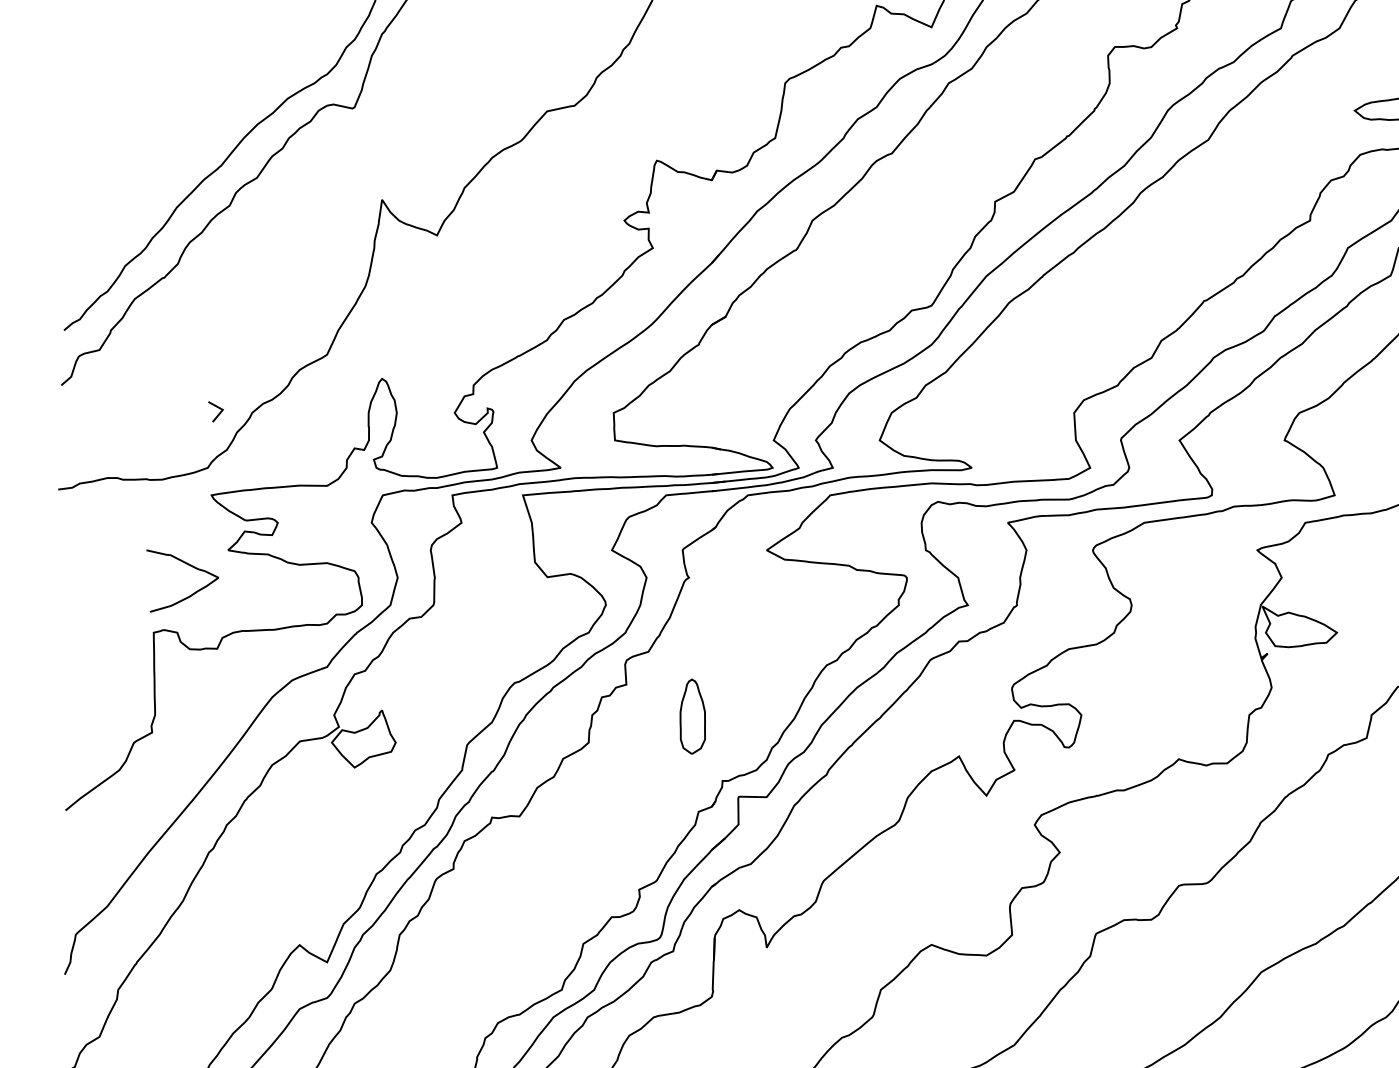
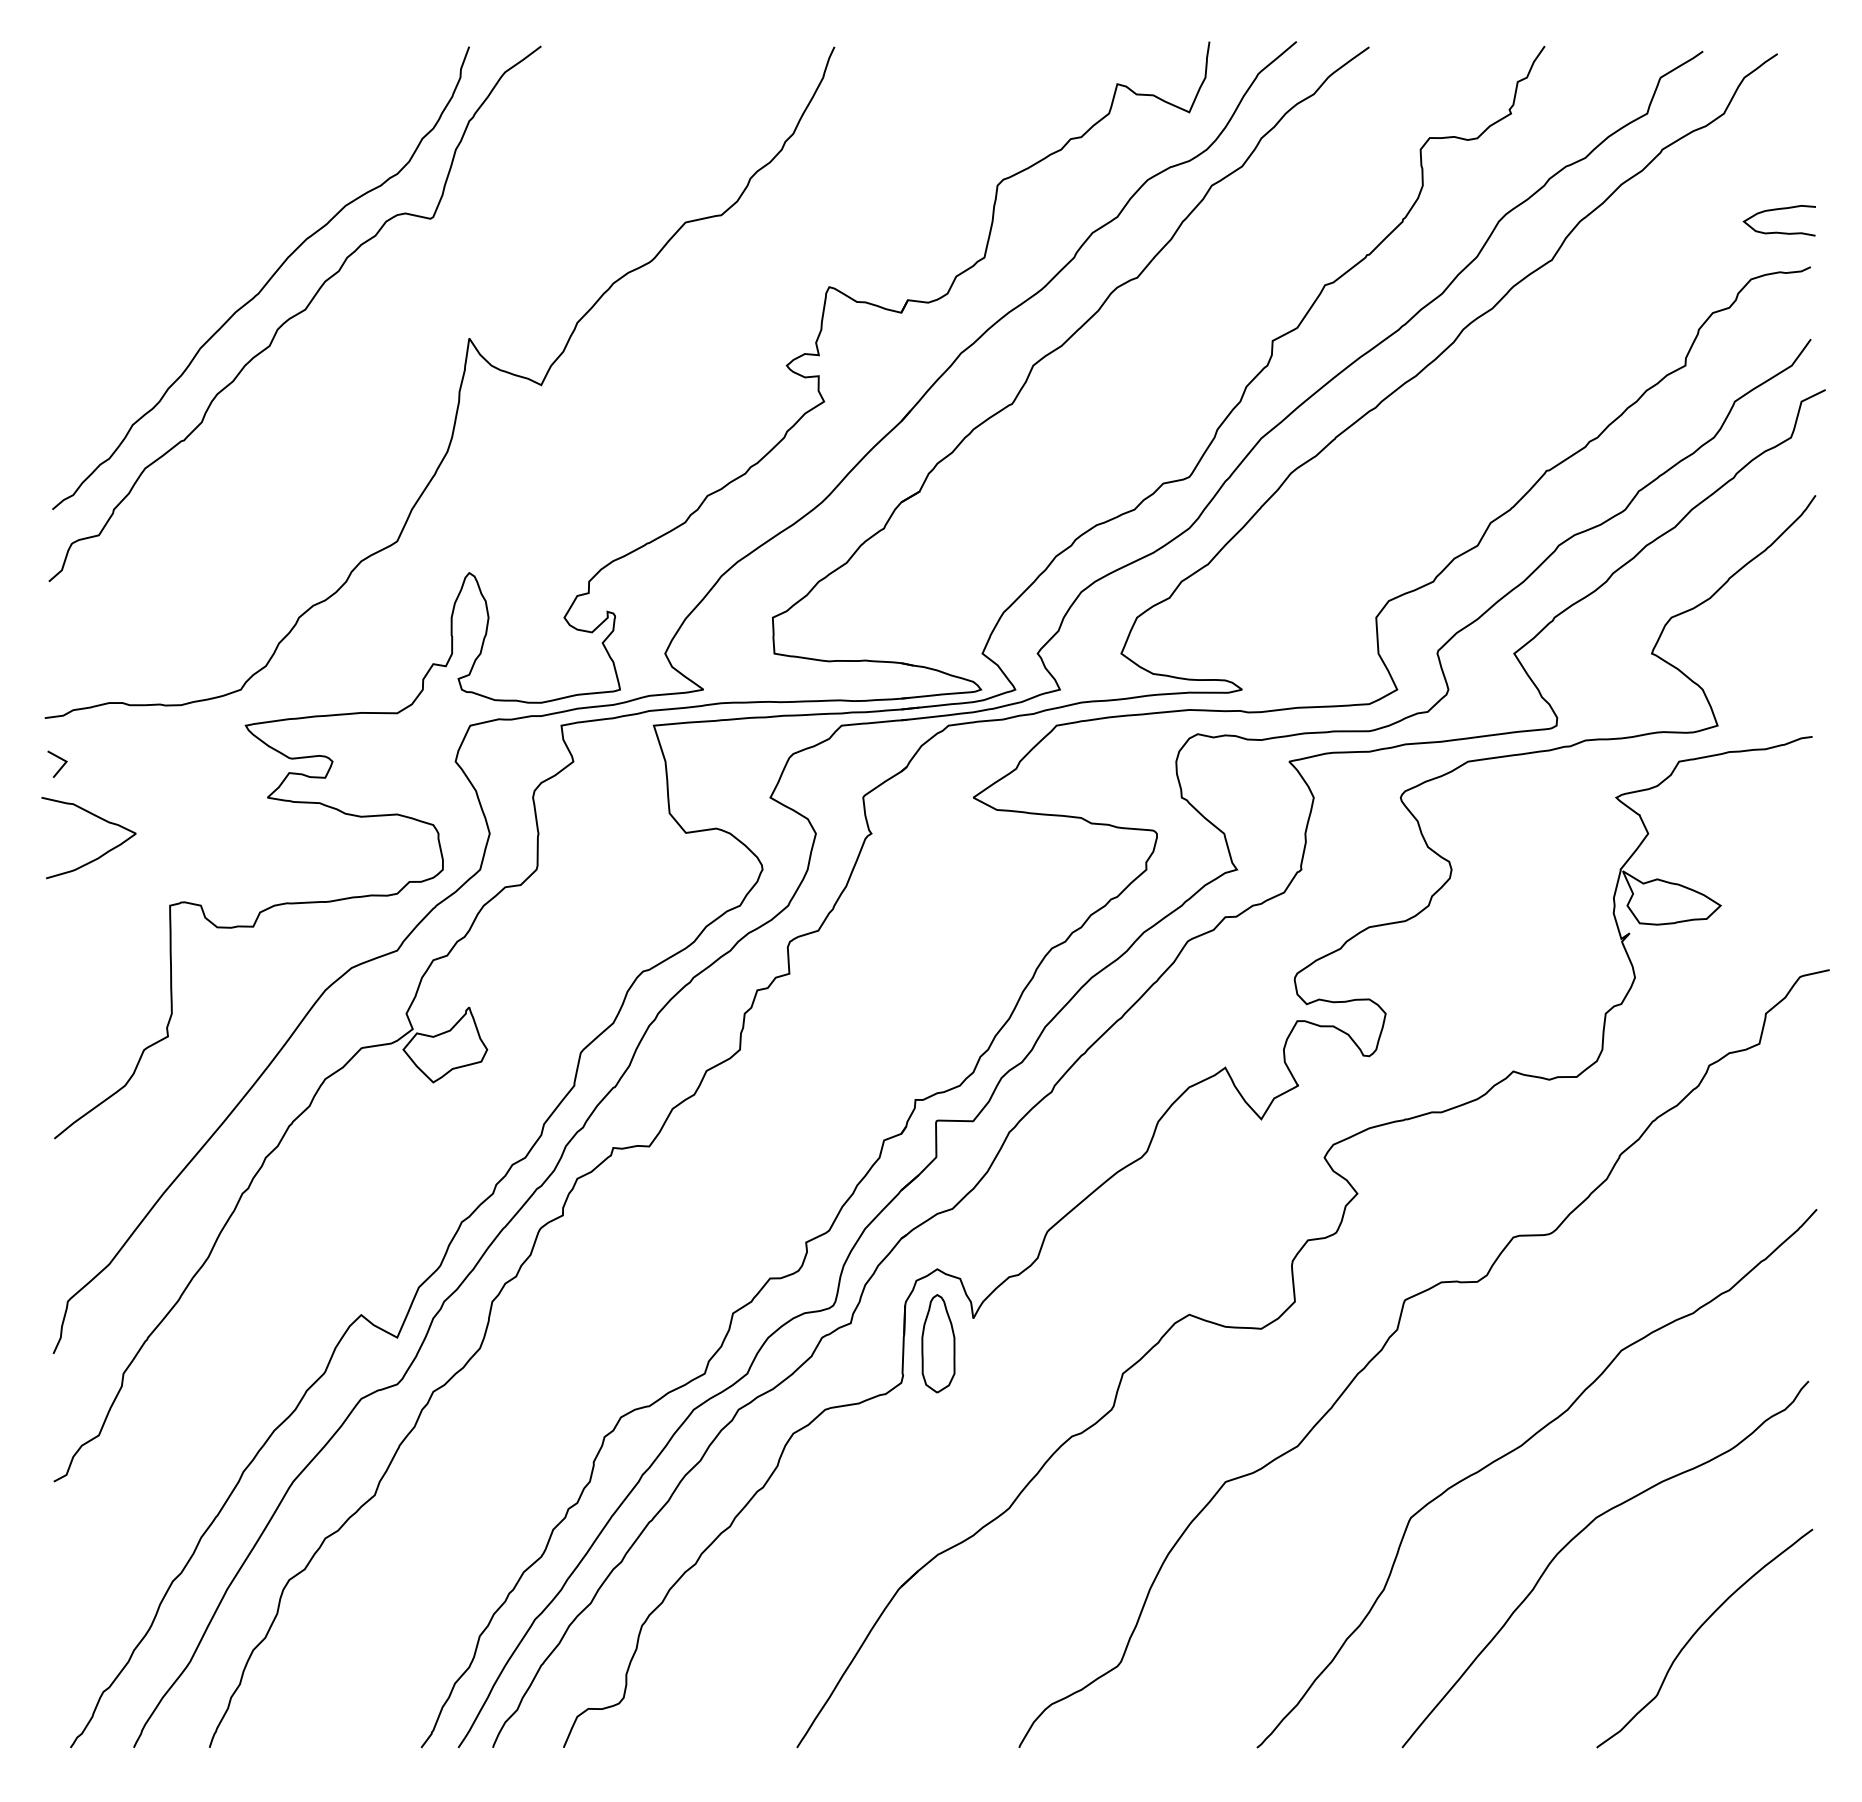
line: (218, 408) -> (60, 759), moved
curve: (191, 594) -> (100, 855), moved
part: (692, 716) -> (938, 1343), moved

